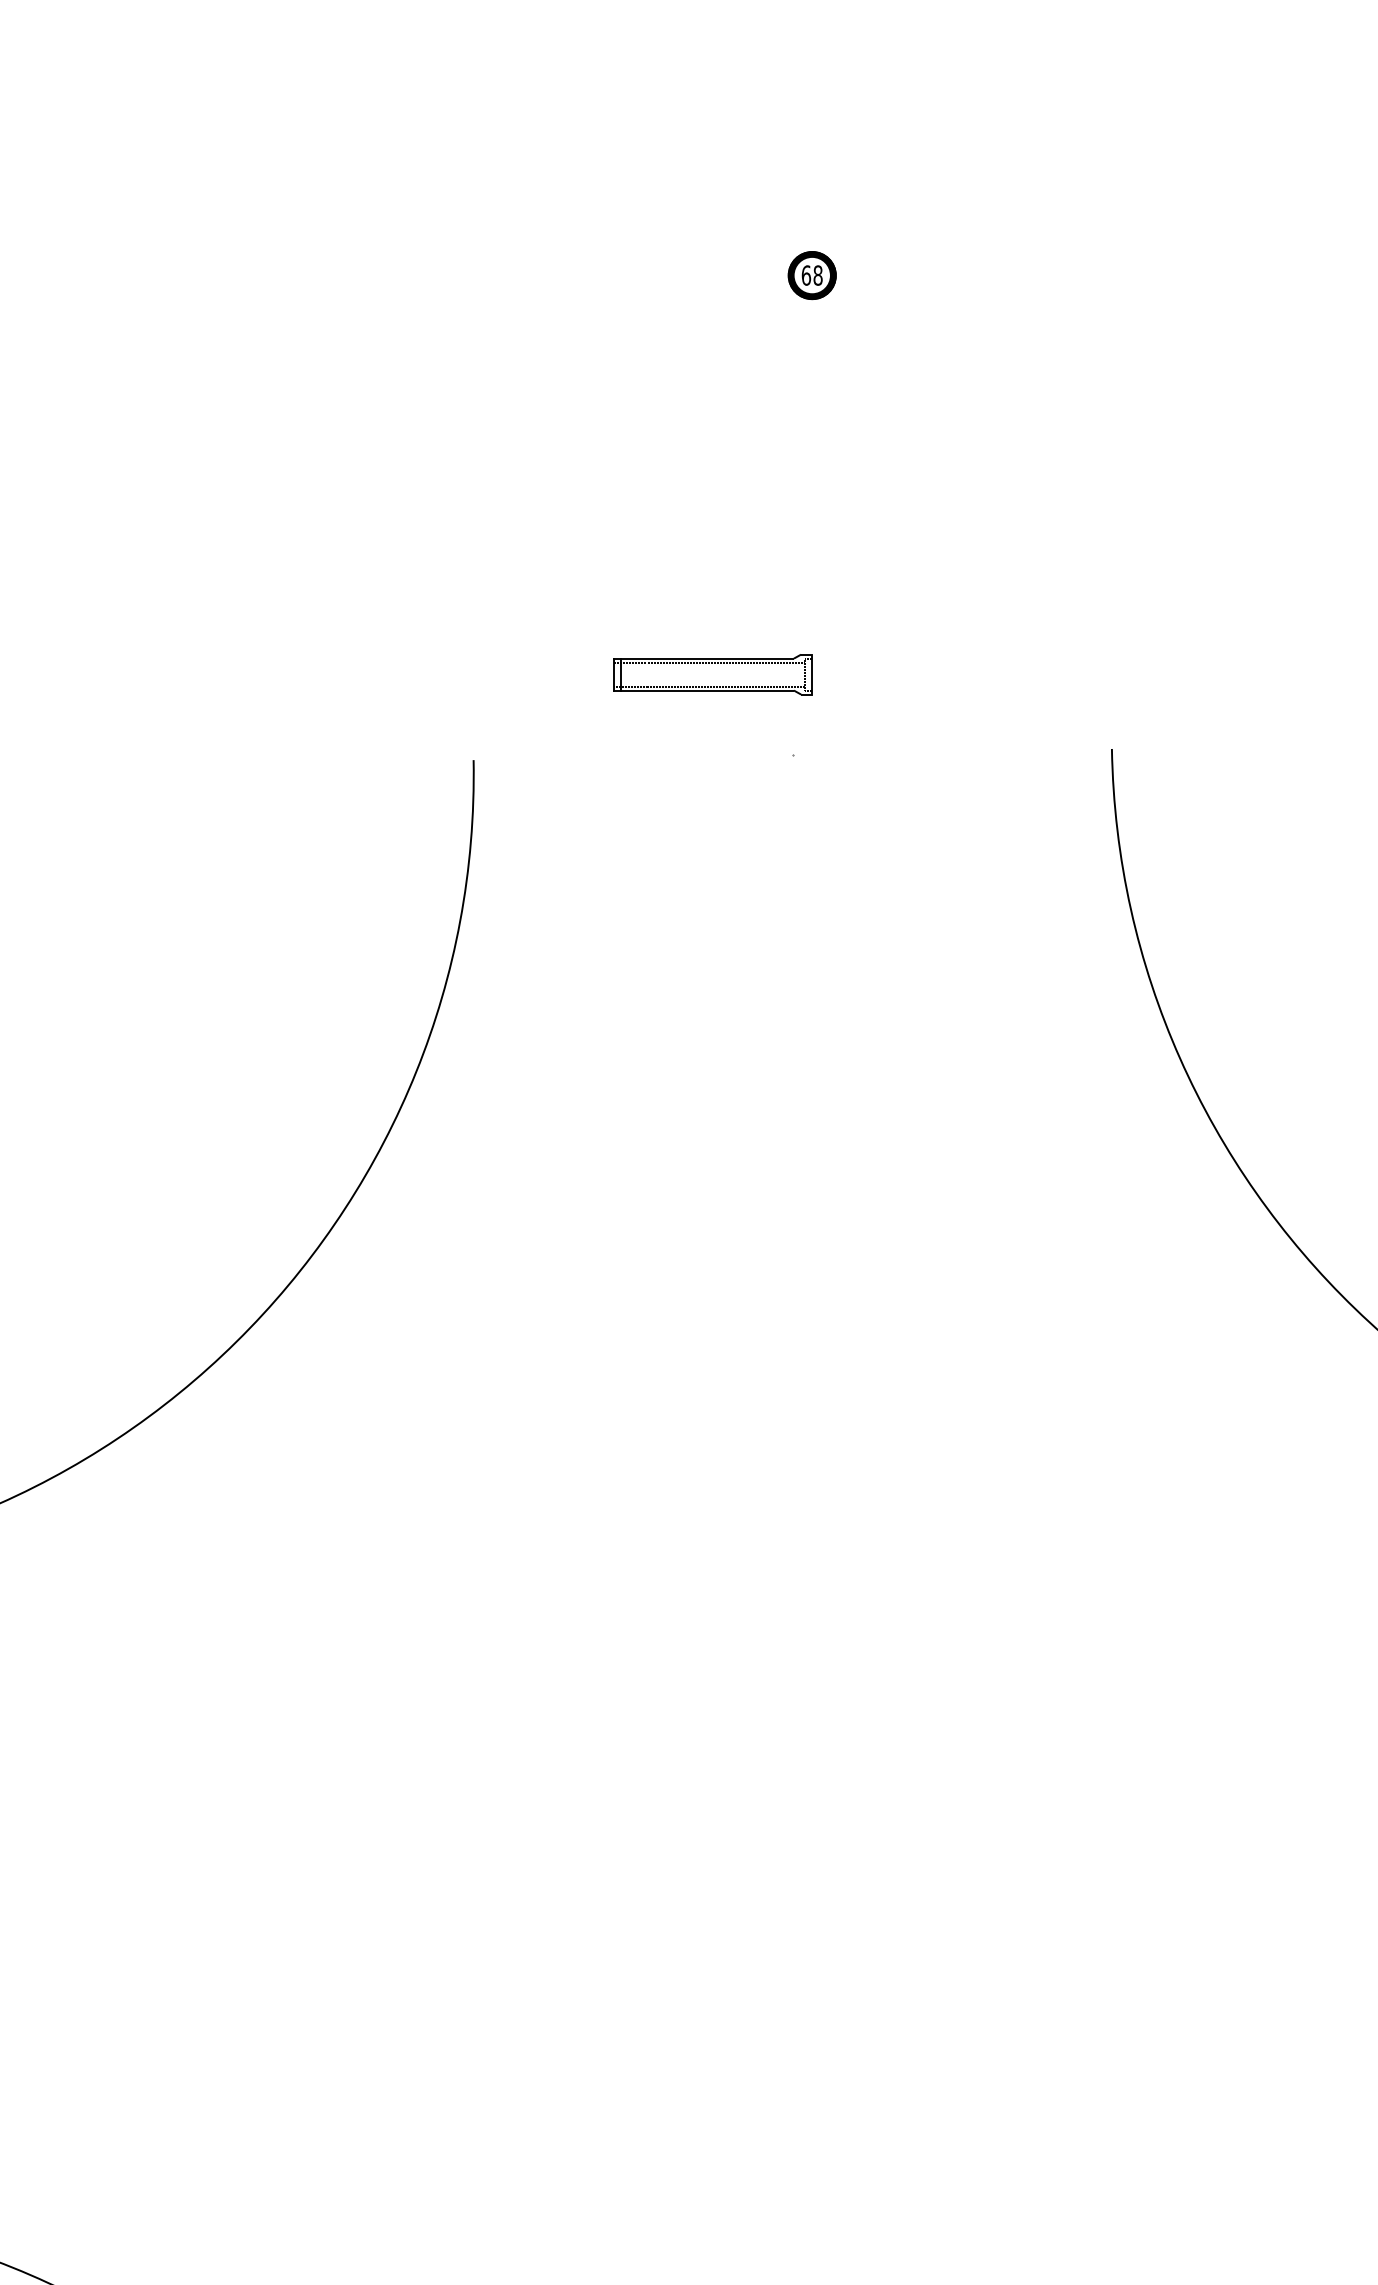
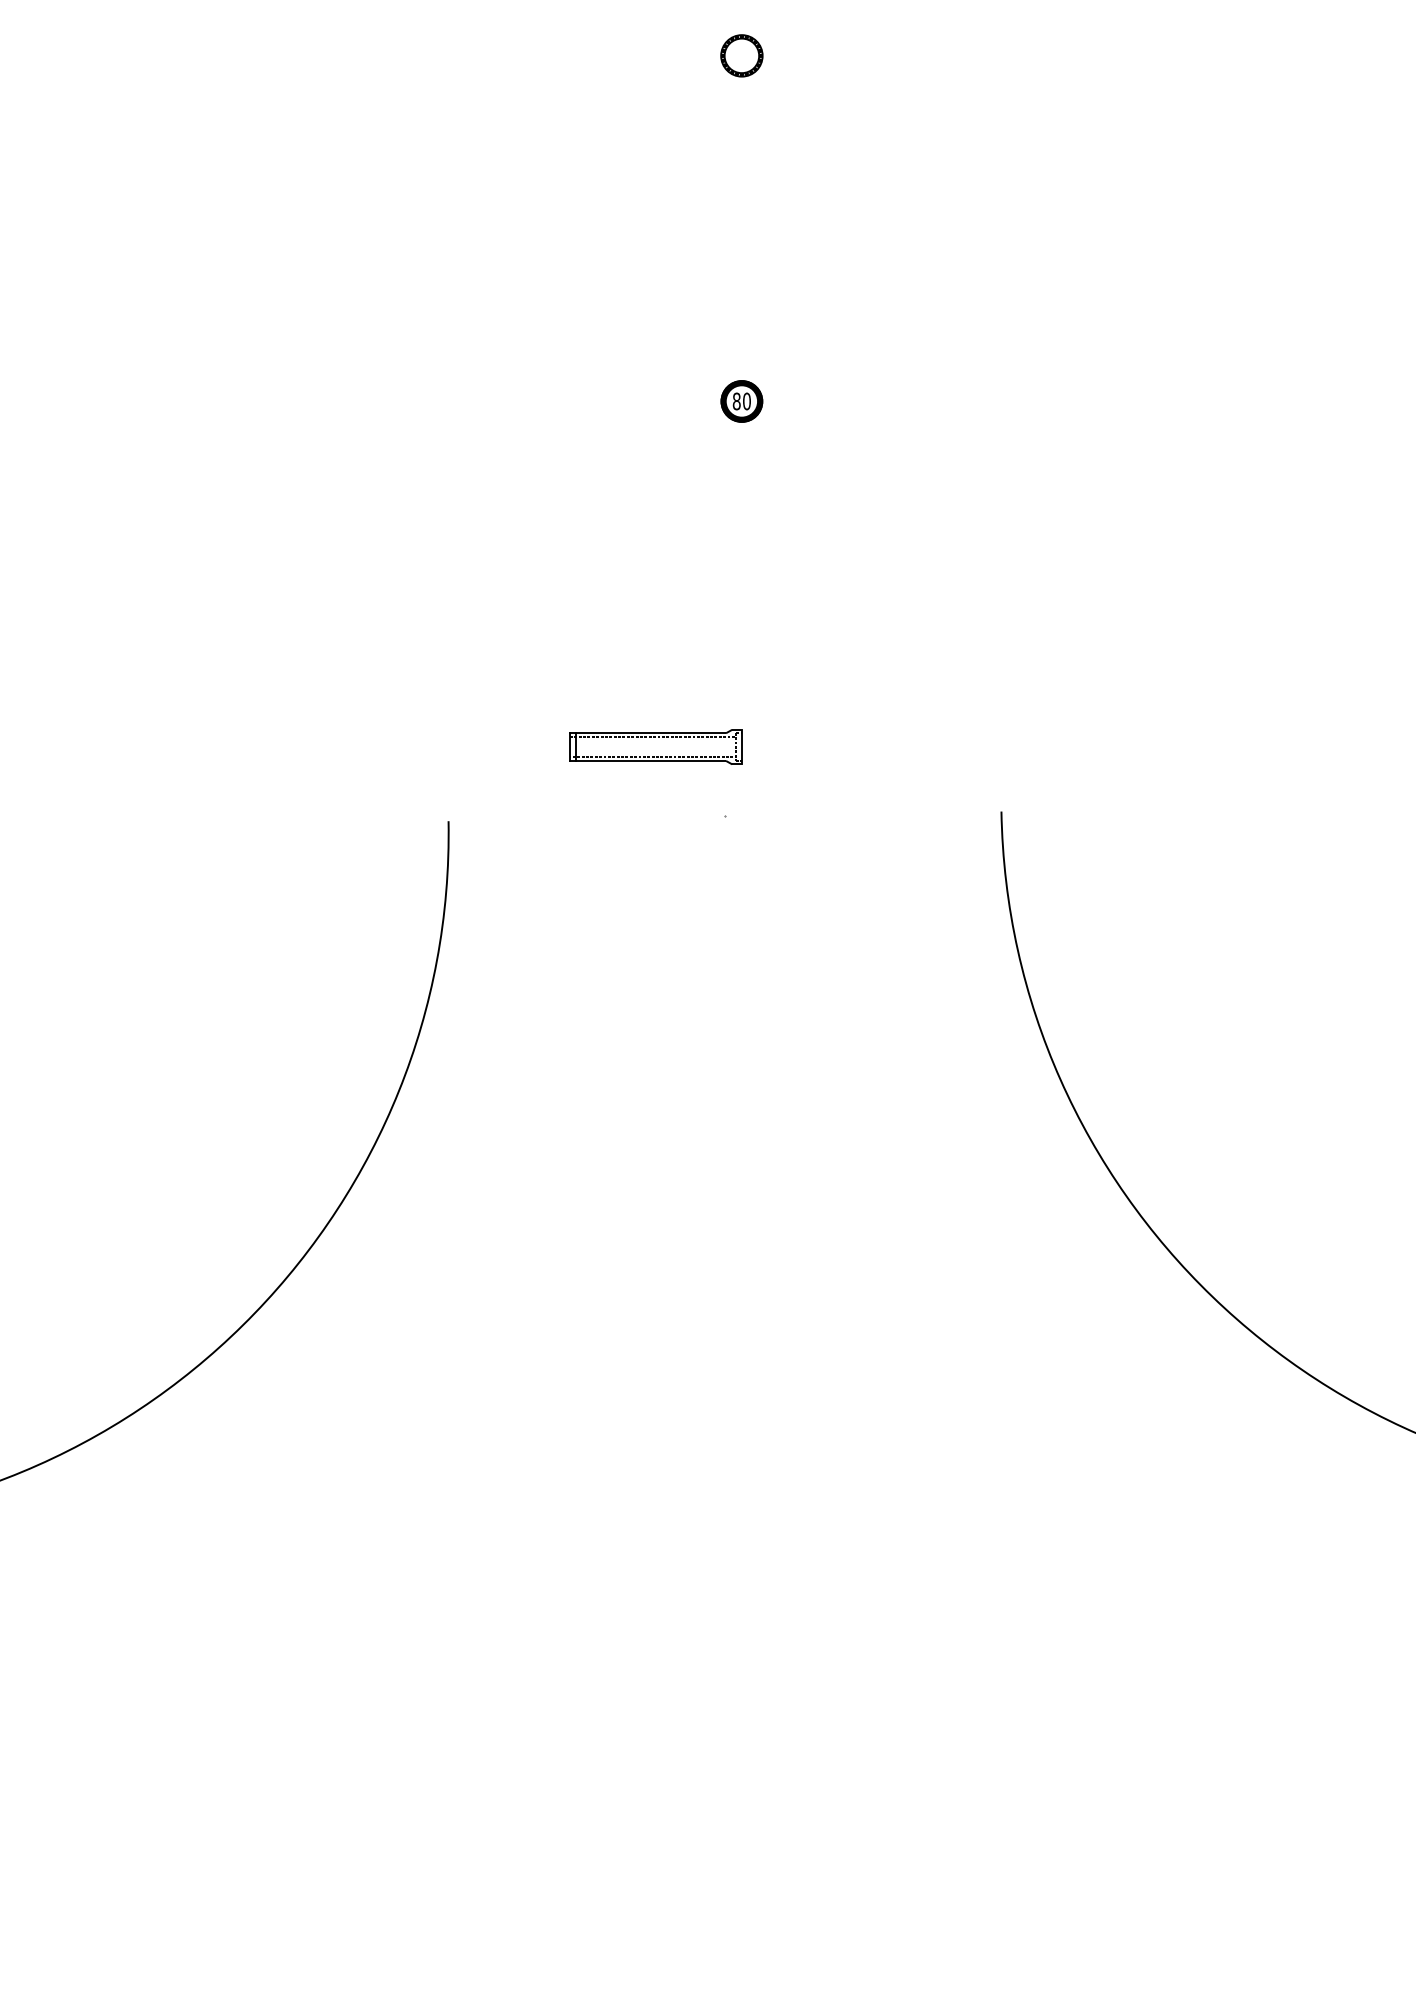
text: (811, 275) -> (741, 401), 68 -> 80

